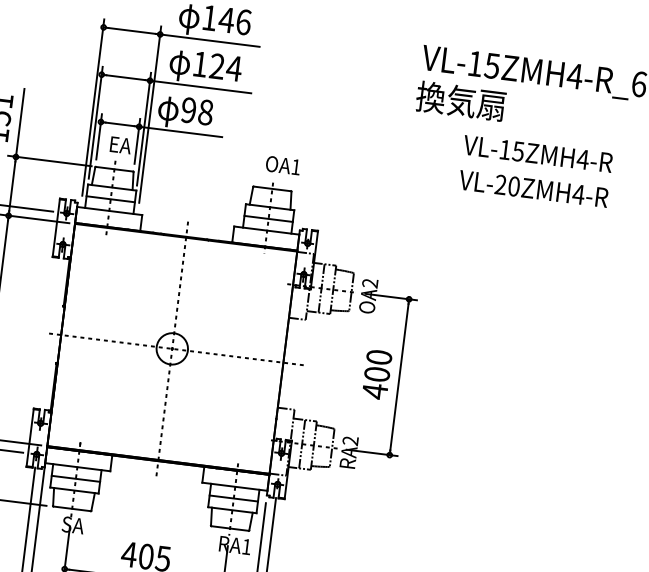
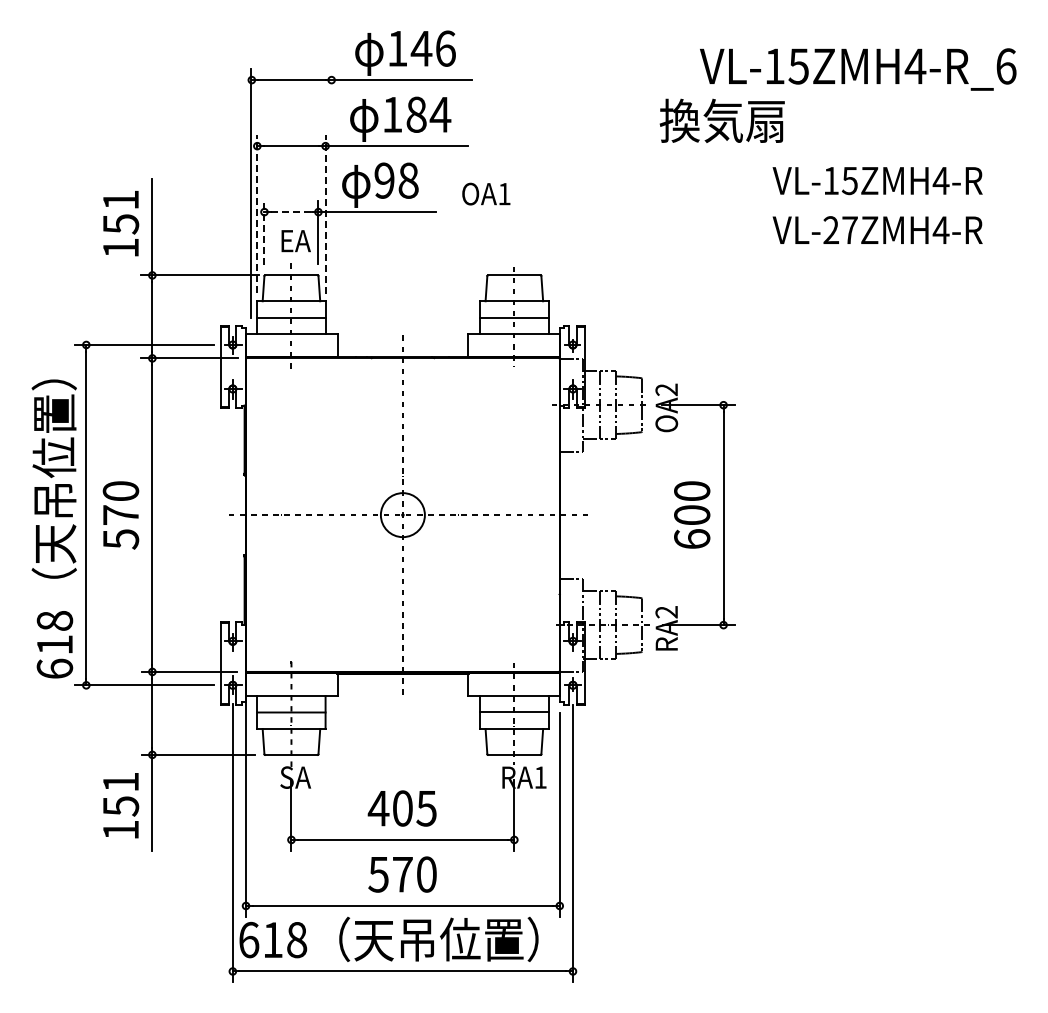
text: (217, 66) -> (416, 114), 124 -> 184
text: (460, 100) -> (721, 120), moved
line: (150, 114) -> (331, 192), removed
line: (95, 123) -> (257, 214), solid -> dashed
line: (120, 124) -> (291, 212), solid -> dashed
line: (143, 129) -> (325, 214), solid -> dashed
line: (99, 137) -> (264, 233), solid -> dashed
text: (283, 165) -> (486, 193), moved
text: (513, 186) -> (849, 230), VL-20ZMH4-R -> VL-27ZMH4-R
text: (375, 391) -> (692, 539), 400 -> 600

